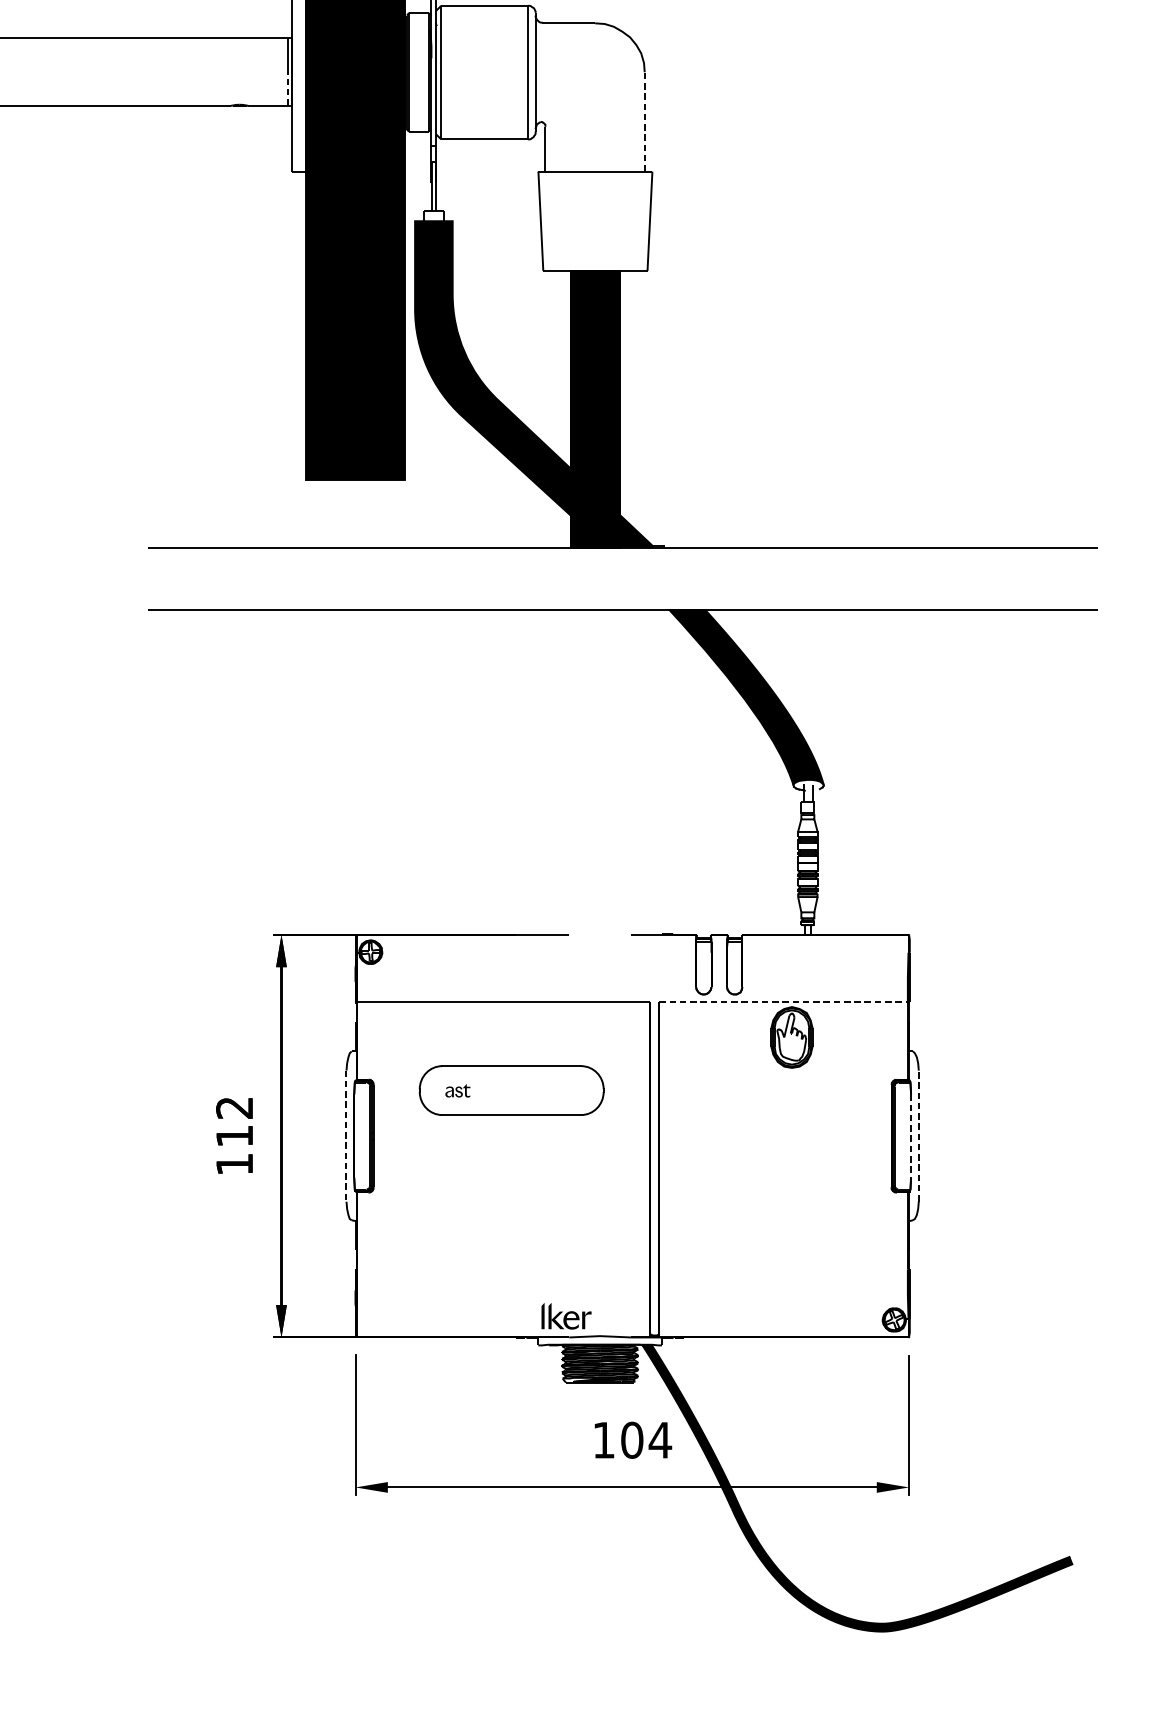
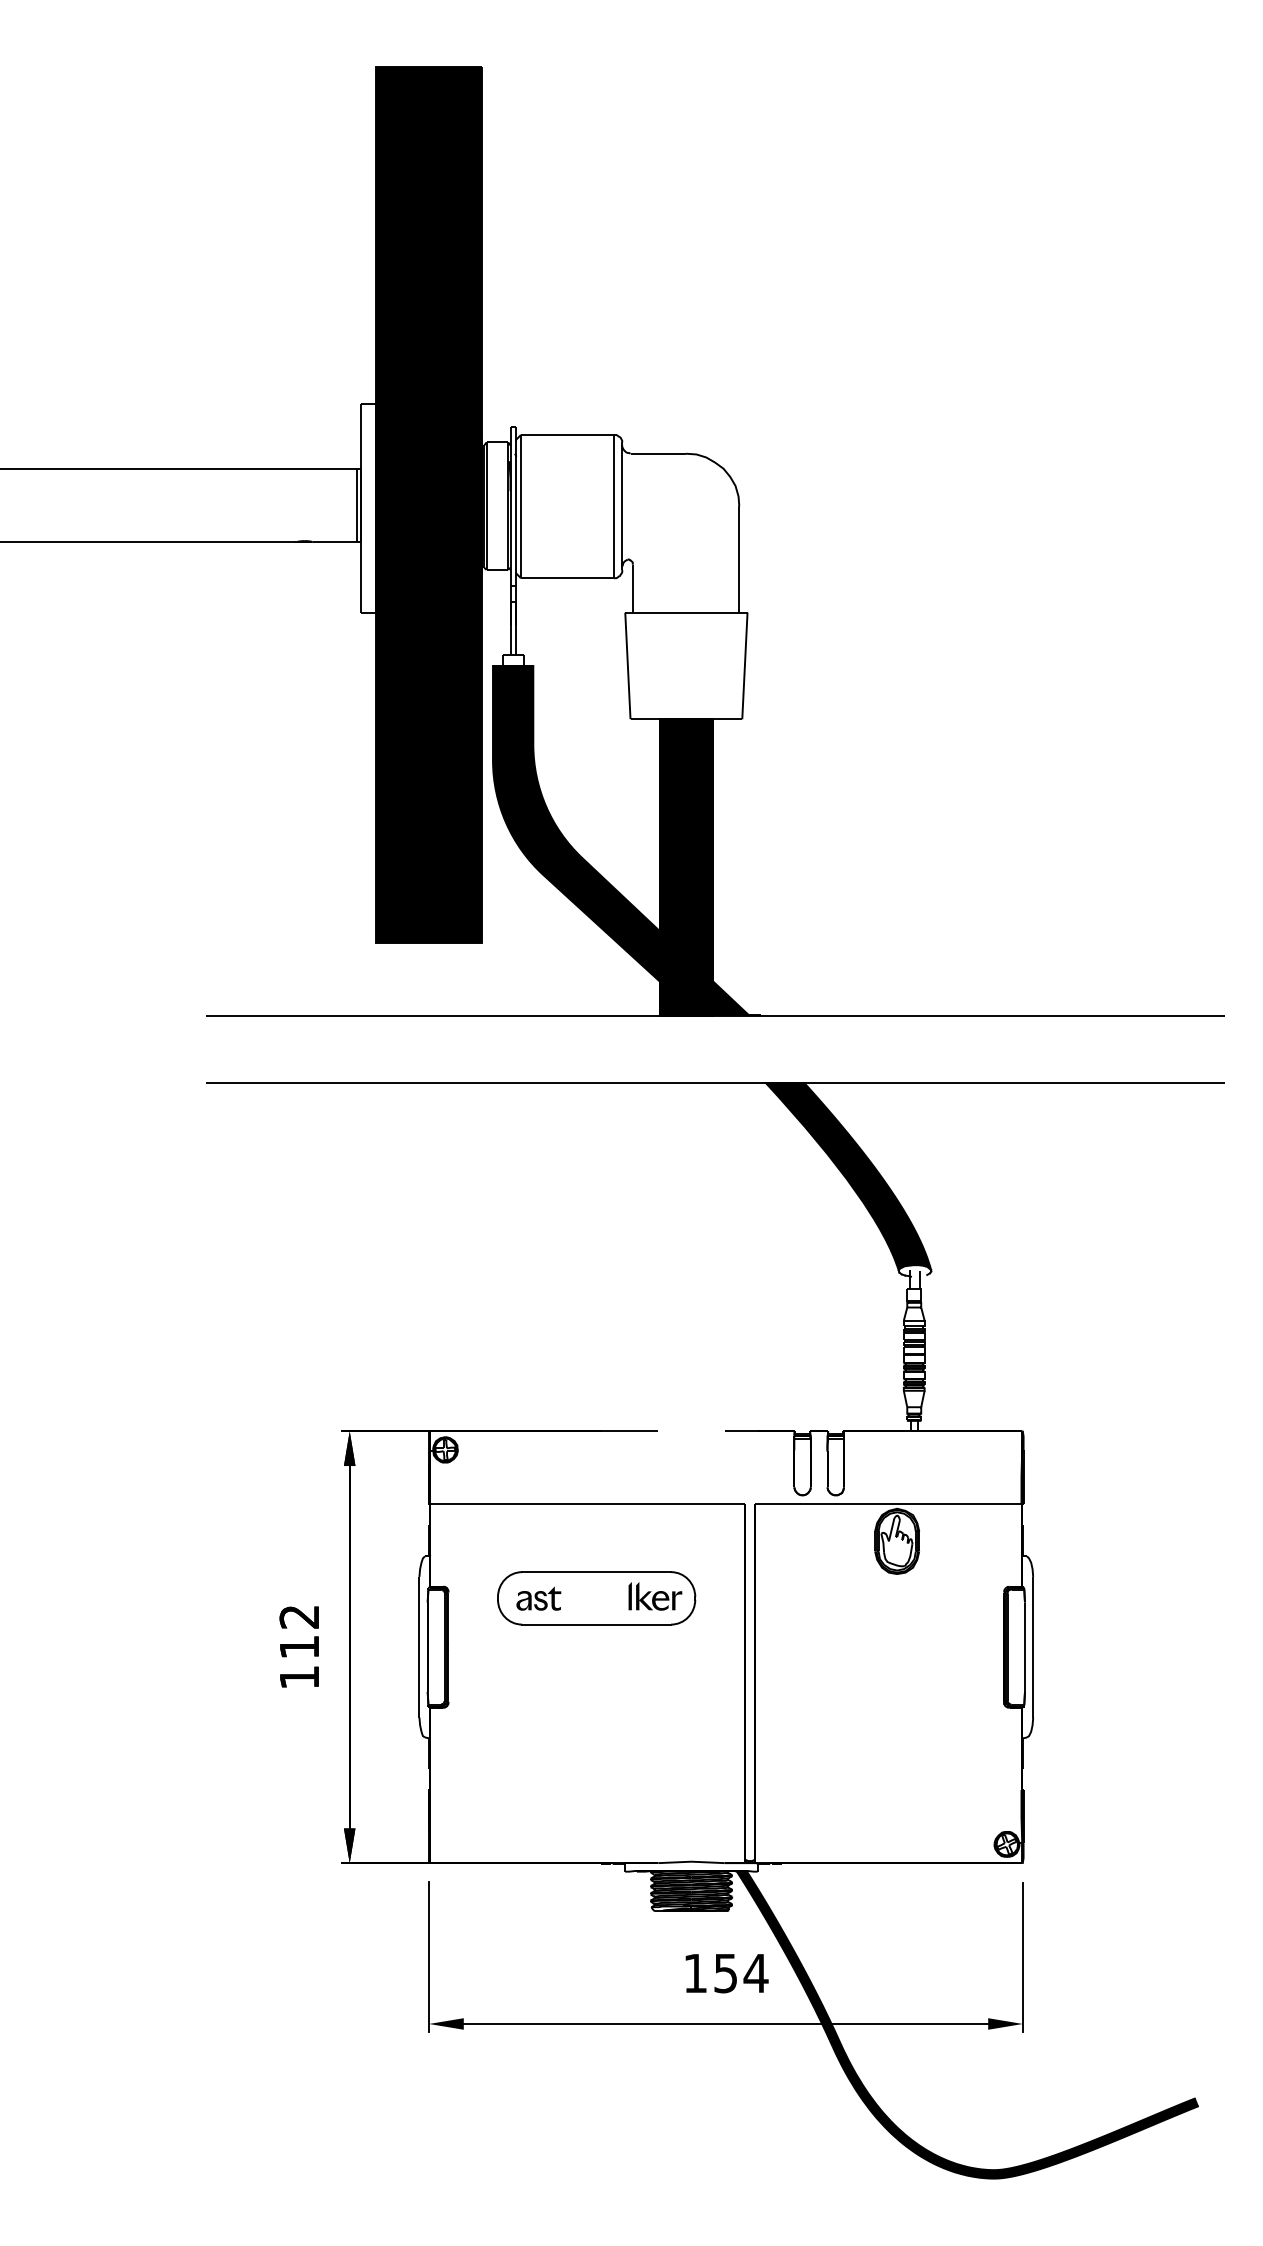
line: (287, 88) -> (356, 523), dashed -> solid
line: (644, 121) -> (739, 558), dashed -> solid
line: (783, 1002) -> (888, 1503), dashed -> solid
part: (457, 1090) -> (538, 1598), size x1.67
line: (919, 1135) -> (1033, 1646), dashed -> solid
line: (346, 1136) -> (419, 1647), dashed -> solid
line: (910, 1136) -> (1024, 1647), dashed -> solid
part: (566, 1316) -> (655, 1596), moved
text: (631, 1440) -> (725, 1973), 104 -> 154

